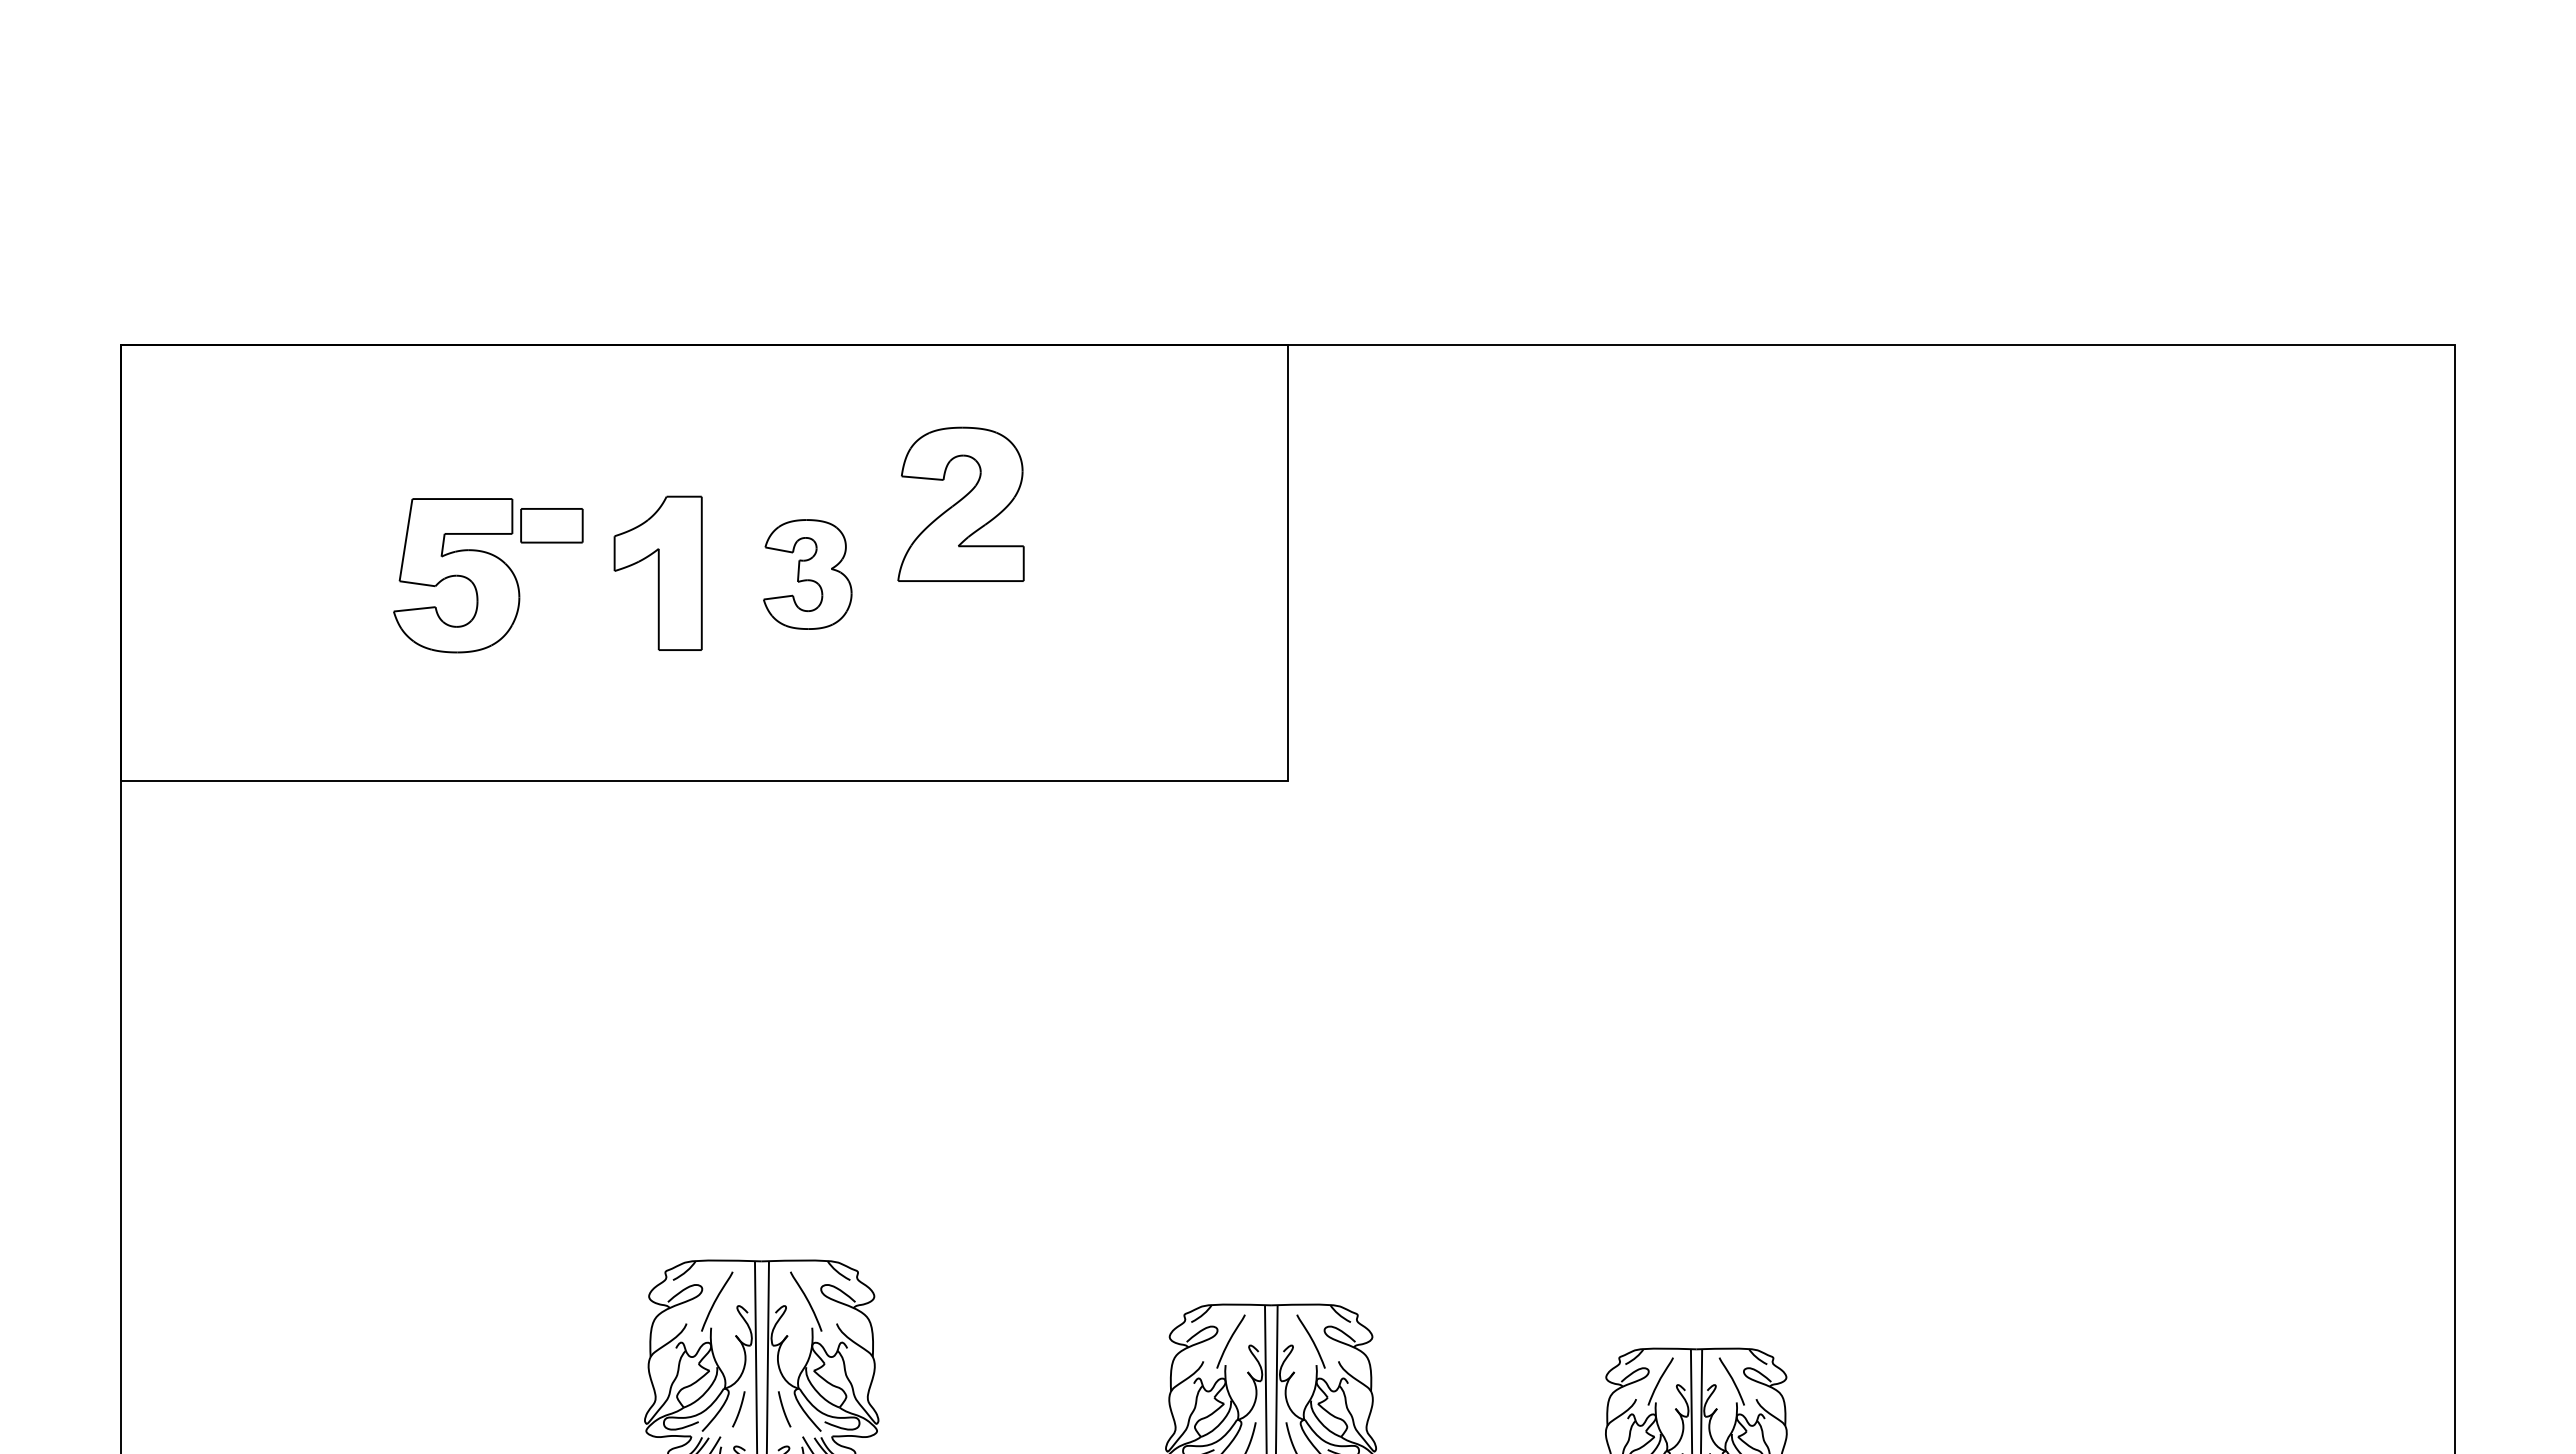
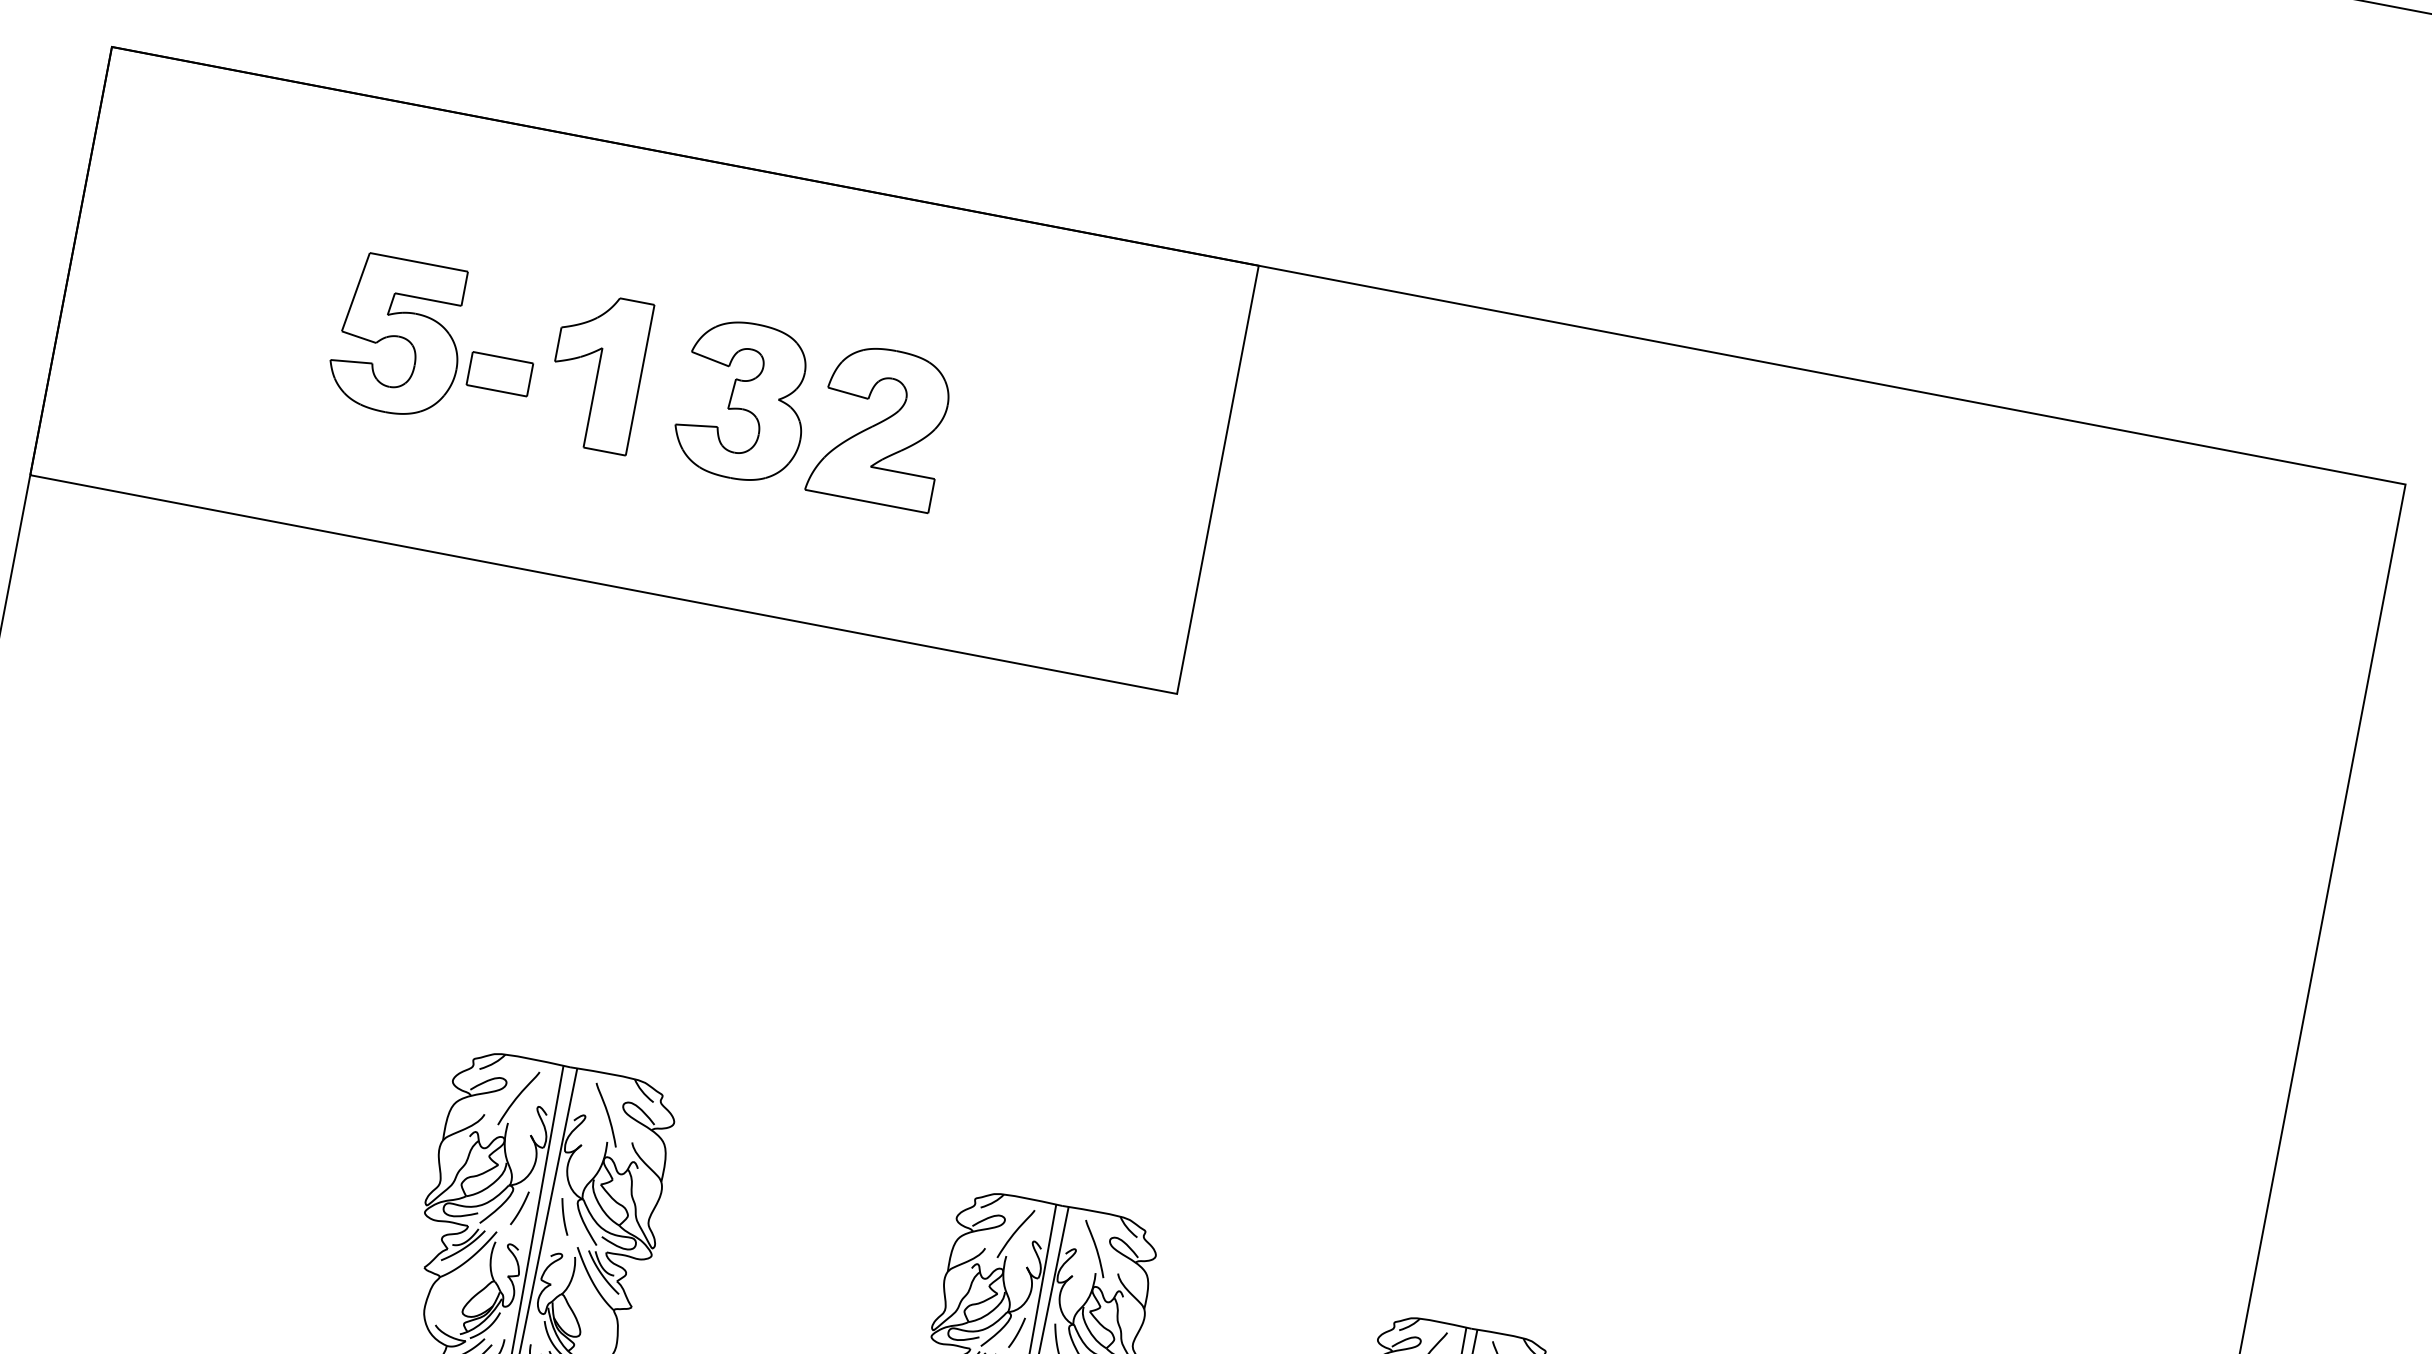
part: (960, 503) -> (880, 425), moved
part: (551, 525) -> (499, 373), moved
part: (807, 574) -> (743, 401), size x1.43

